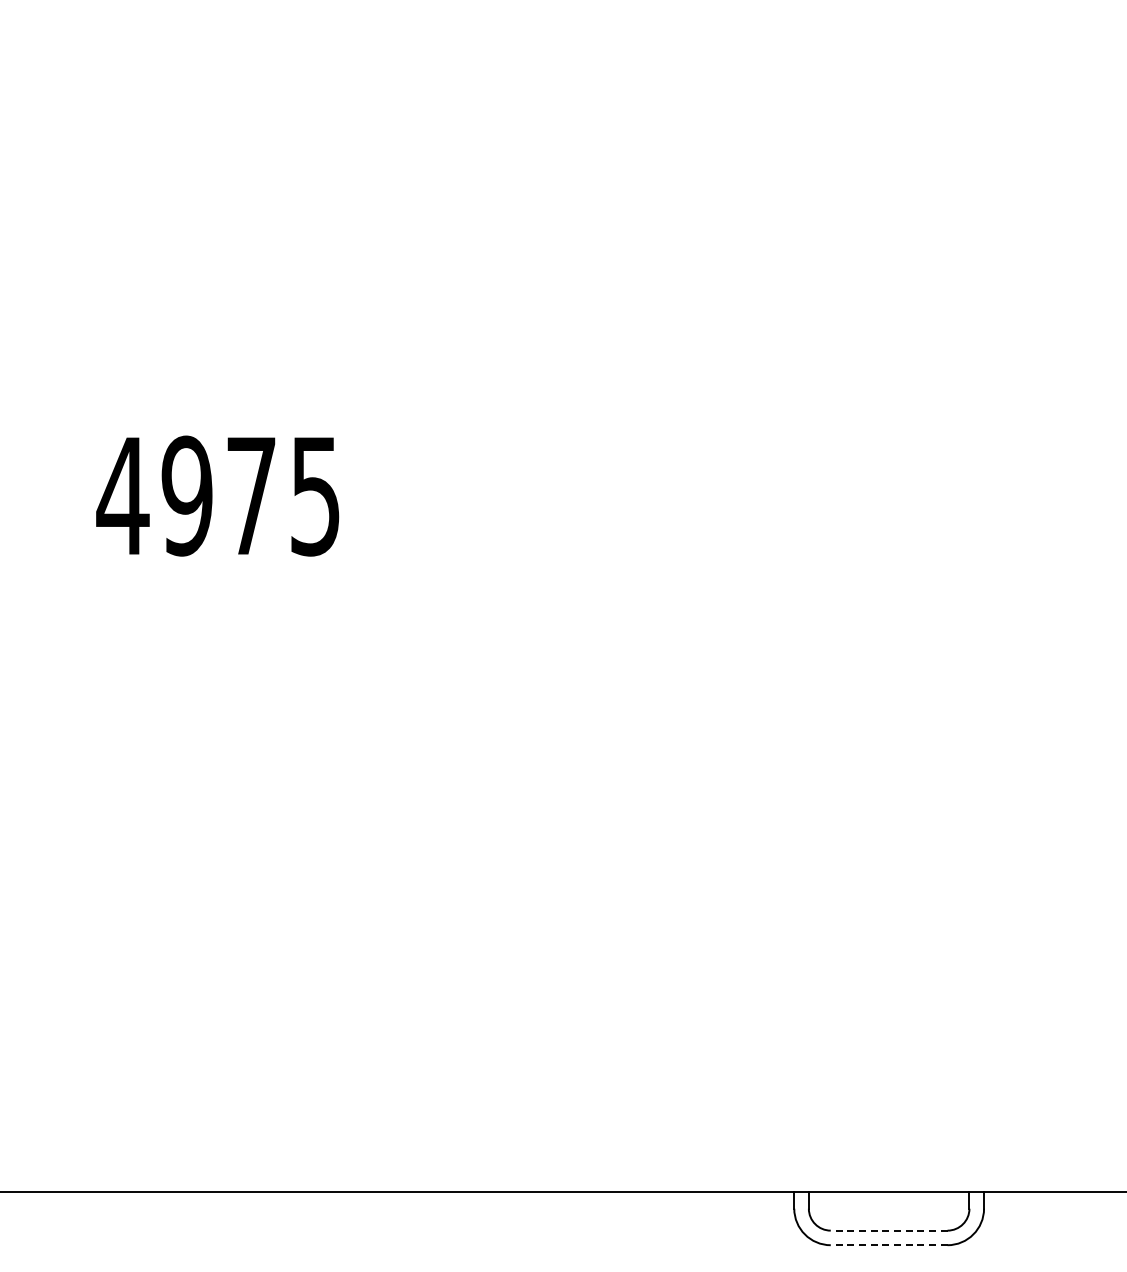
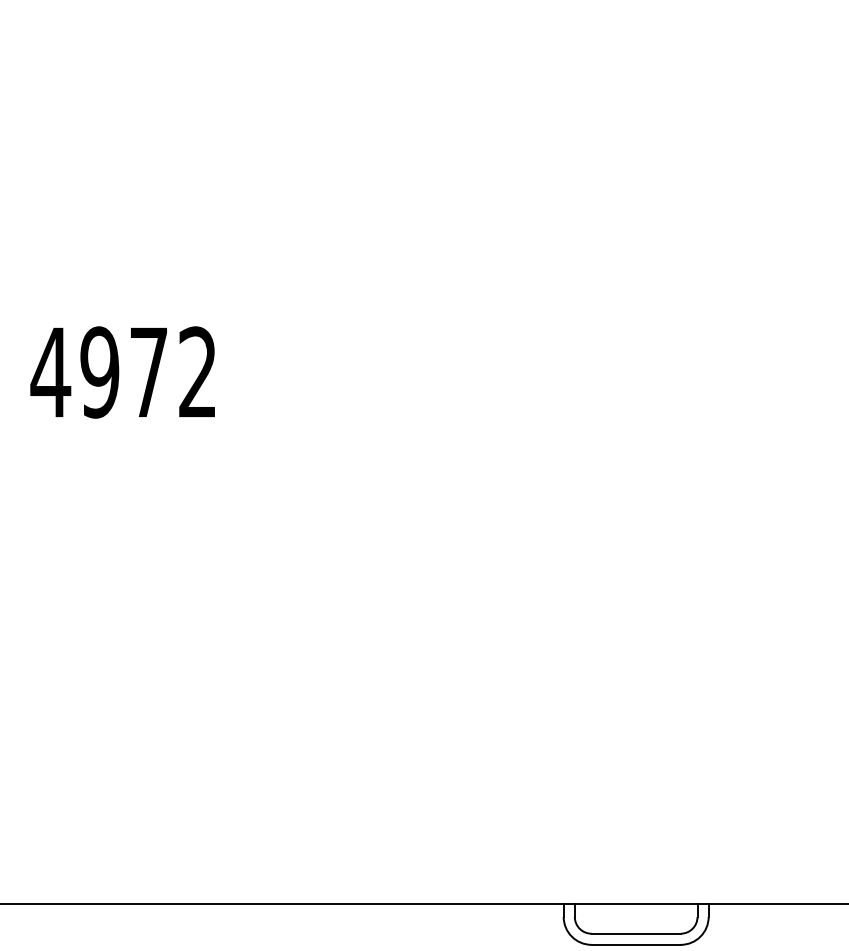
text: (315, 495) -> (197, 372), 4975 -> 4972
line: (888, 1230) -> (635, 933), dashed -> solid
line: (888, 1245) -> (635, 945), dashed -> solid

